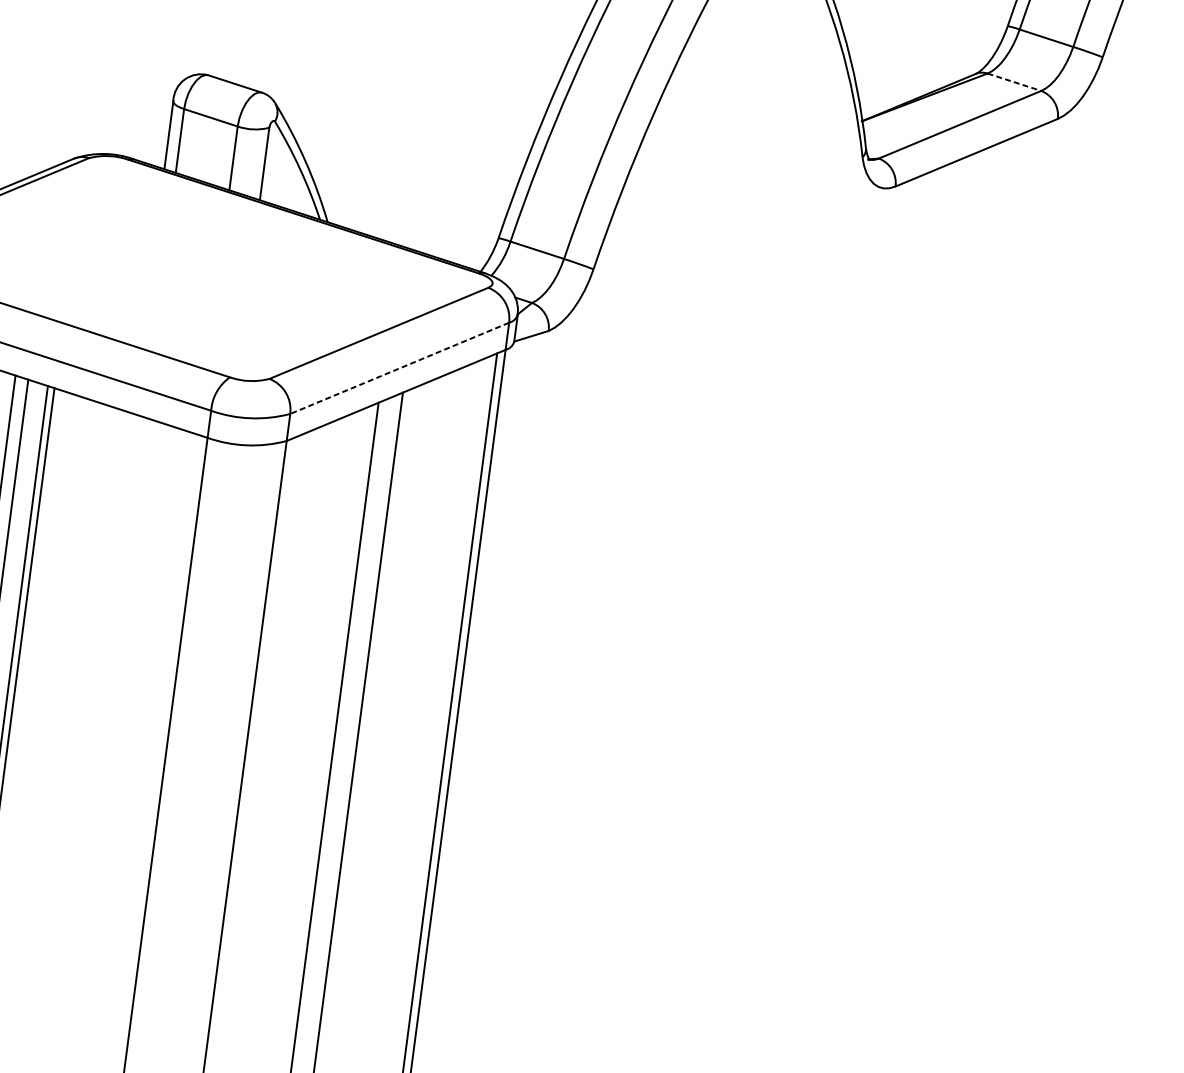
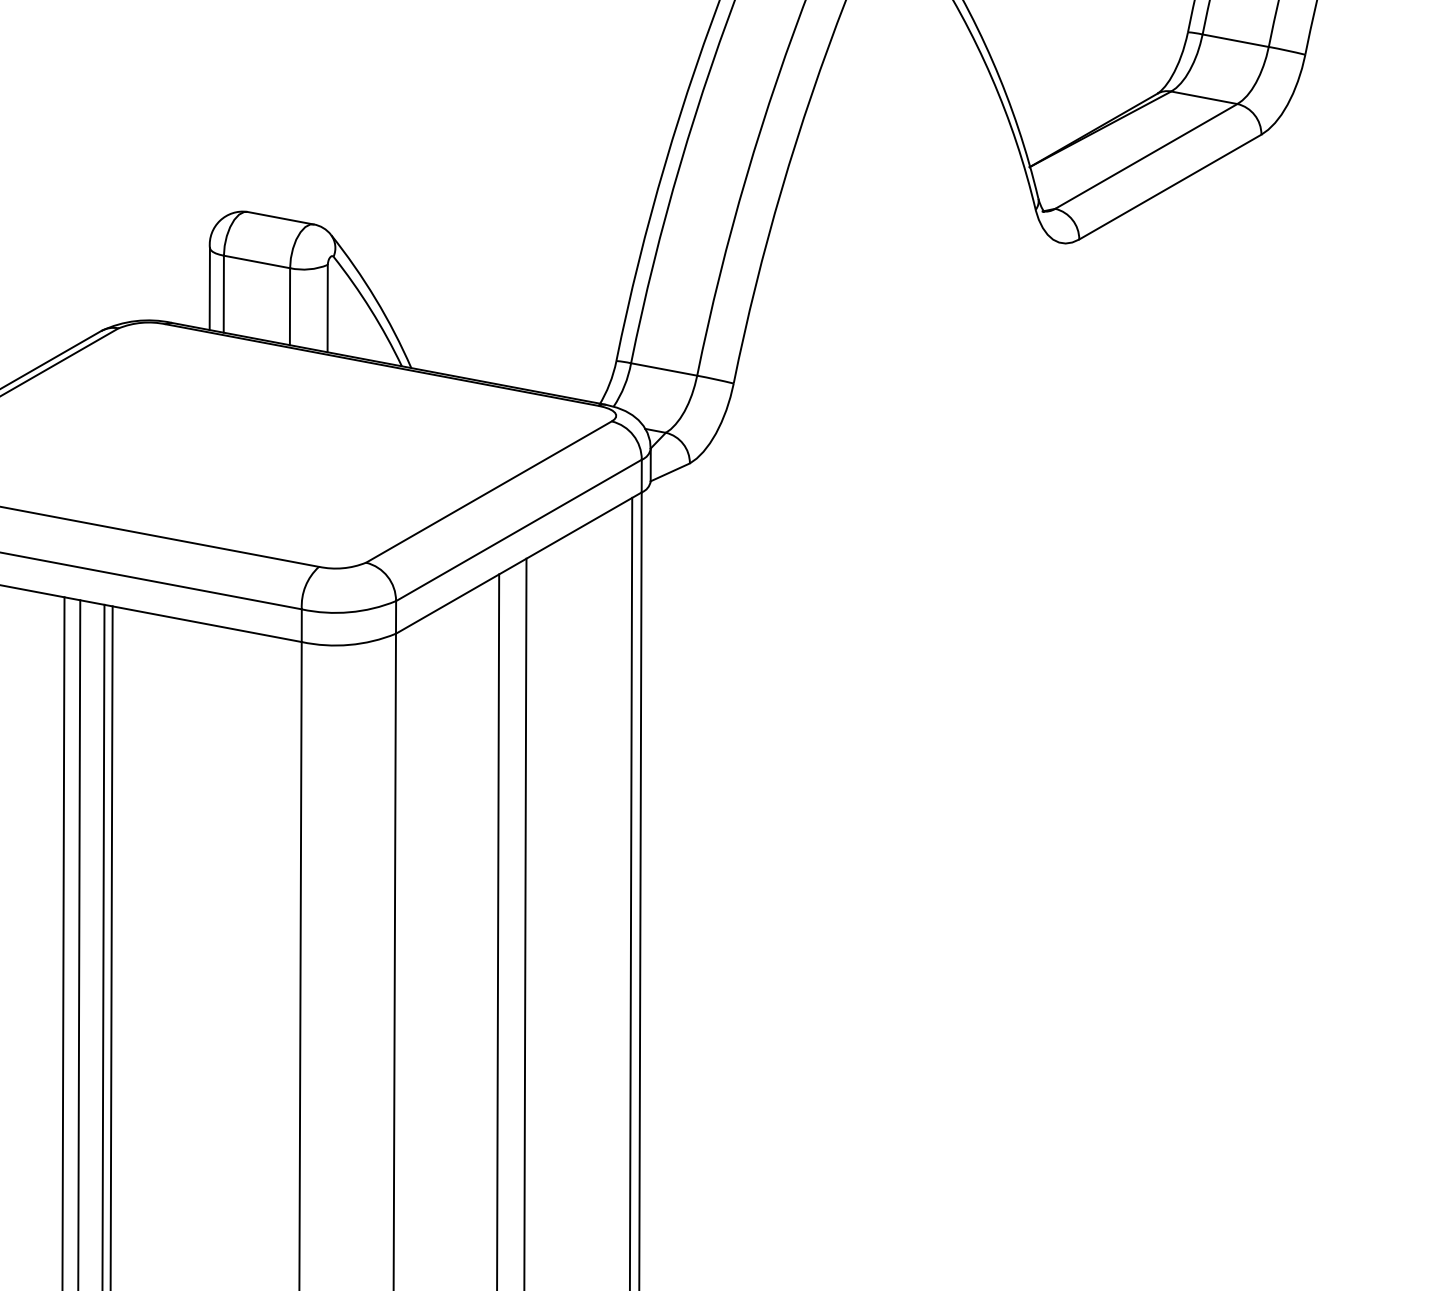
line: (1014, 82) -> (1204, 97), dashed -> solid
line: (399, 368) -> (518, 530), dashed -> solid

